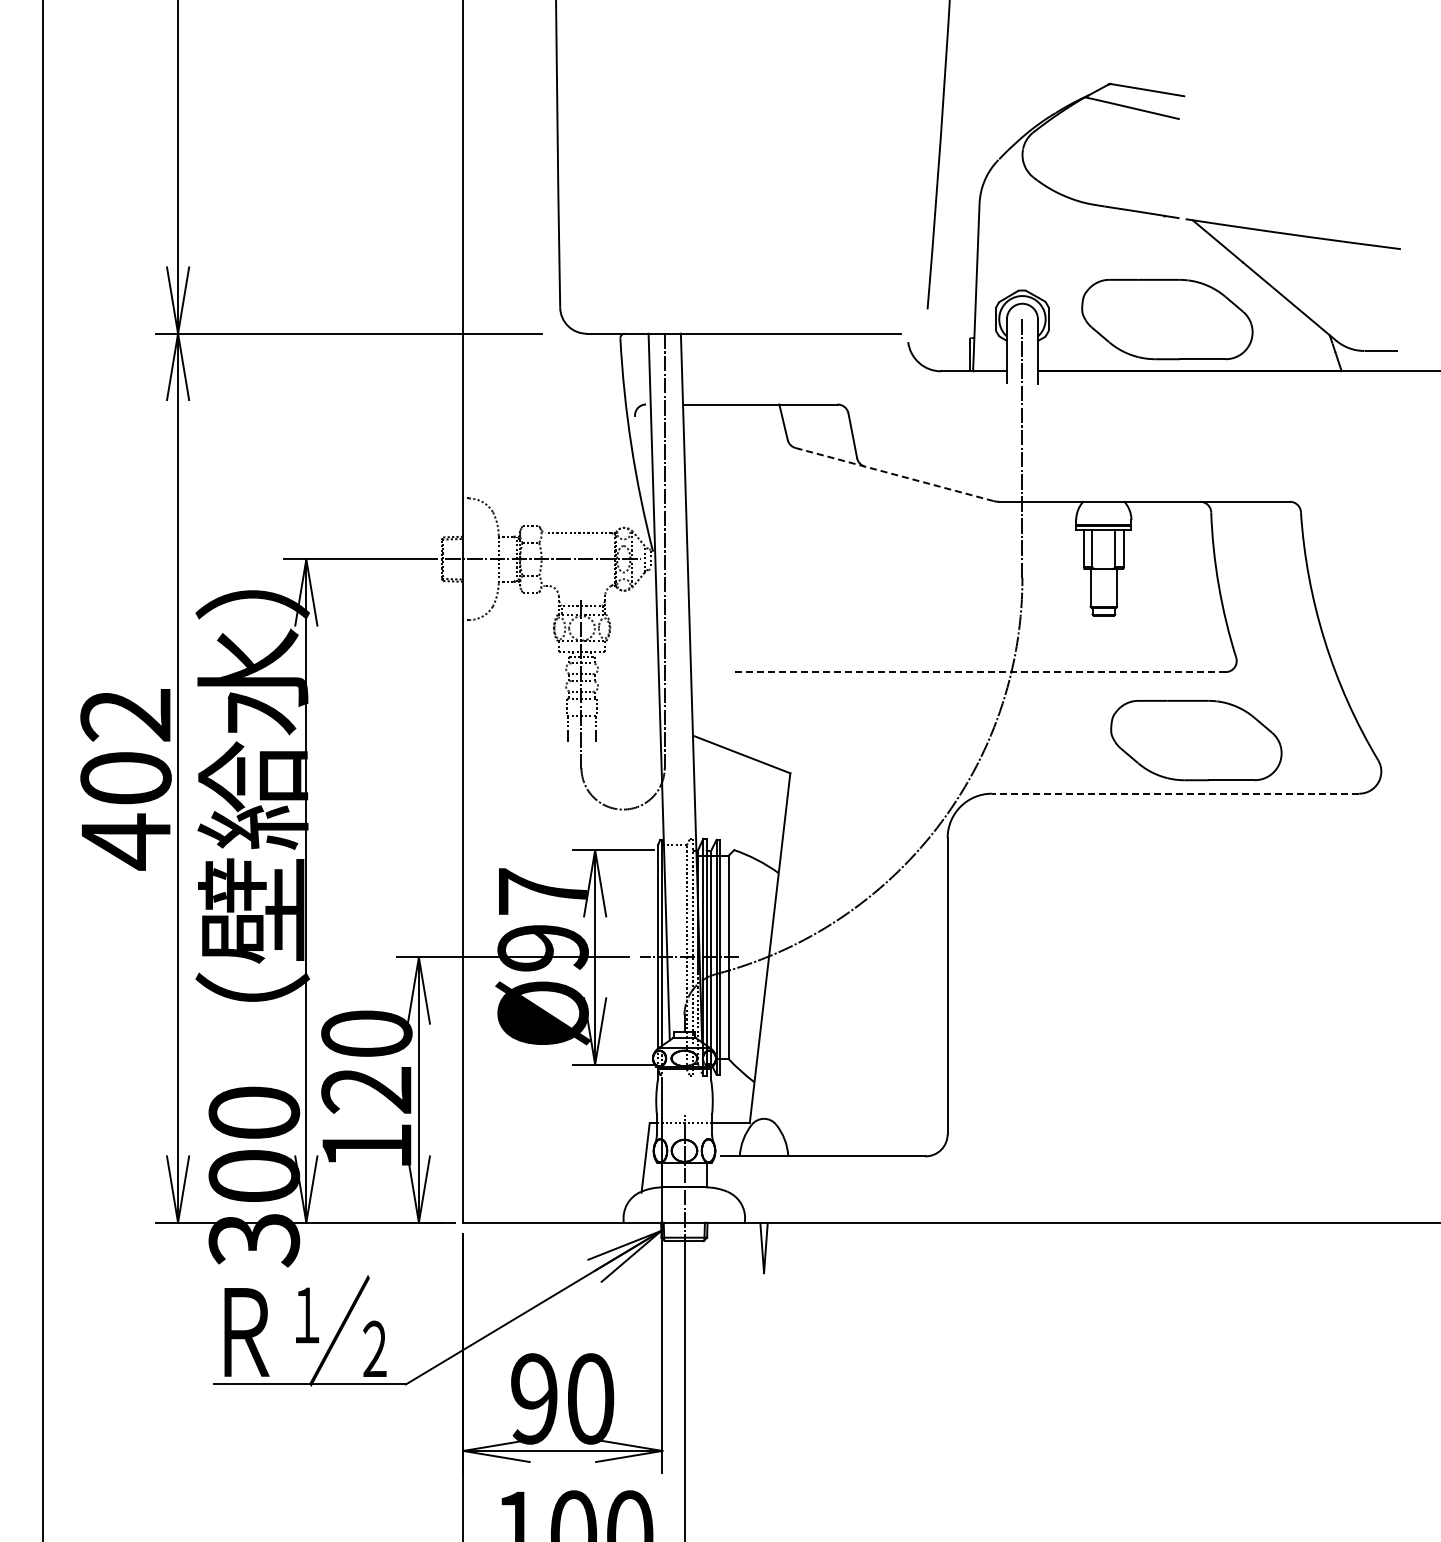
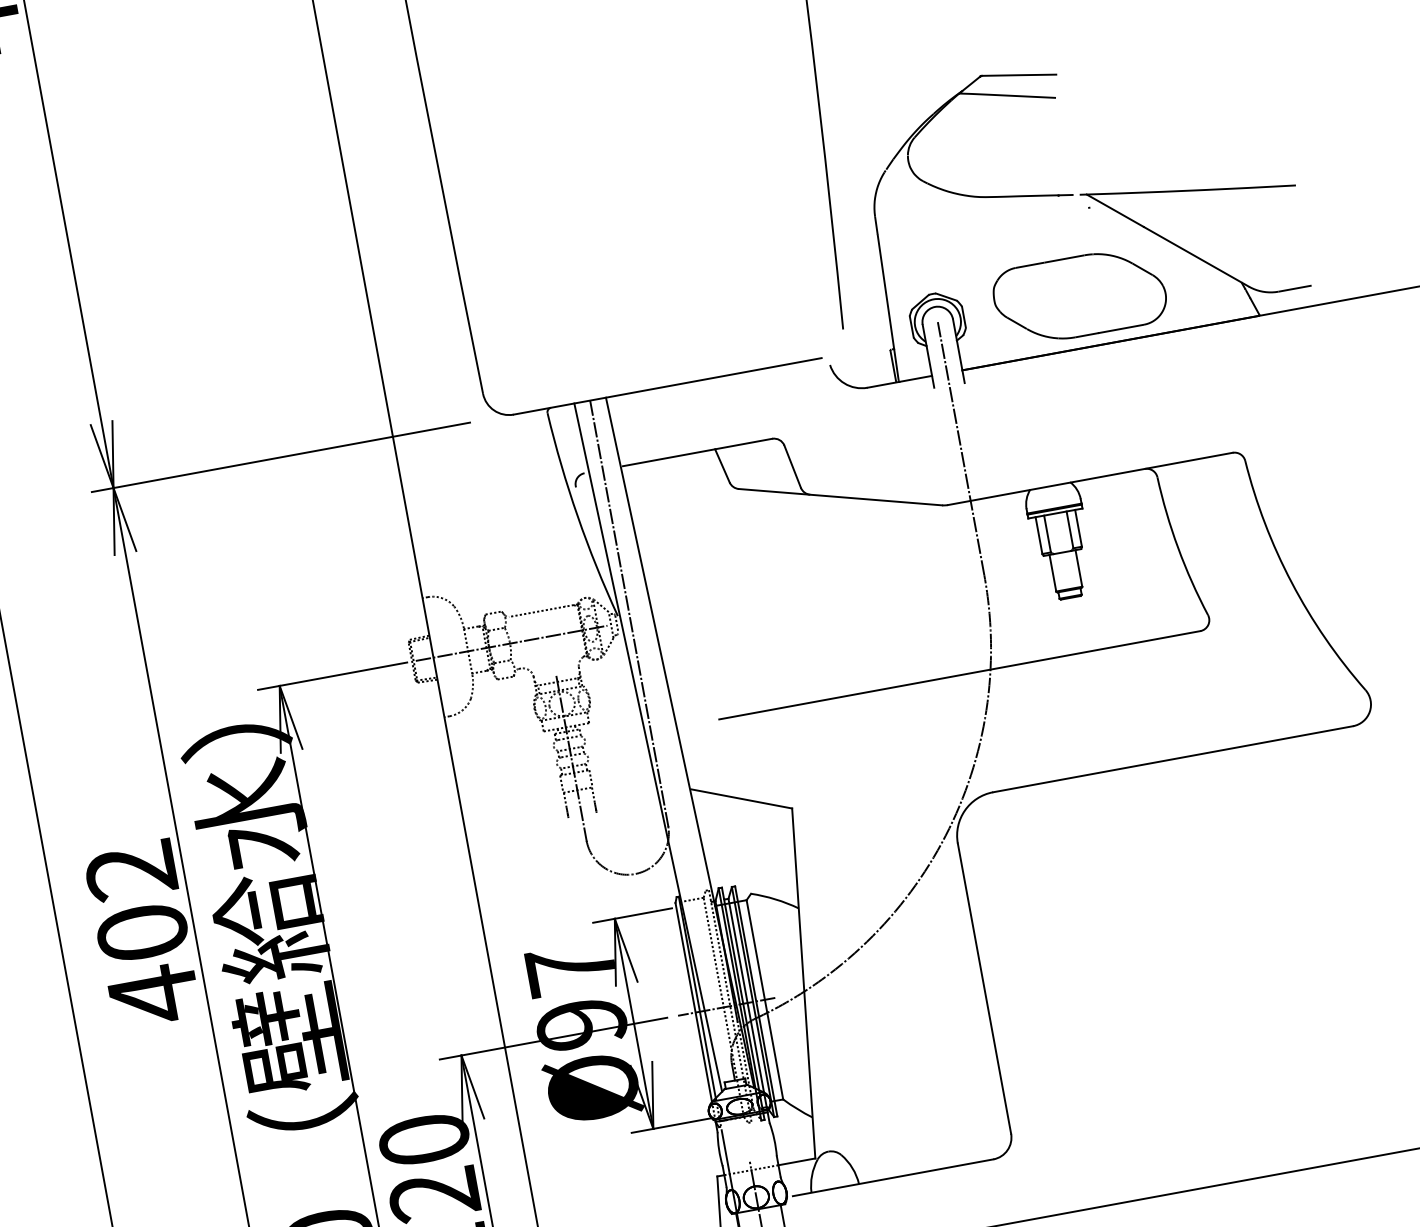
line: (895, 474) -> (841, 496), dashed -> solid
line: (980, 672) -> (960, 675), dashed -> solid
part: (1196, 740) -> (1184, 703), removed
line: (1175, 793) -> (1172, 759), dashed -> solid

